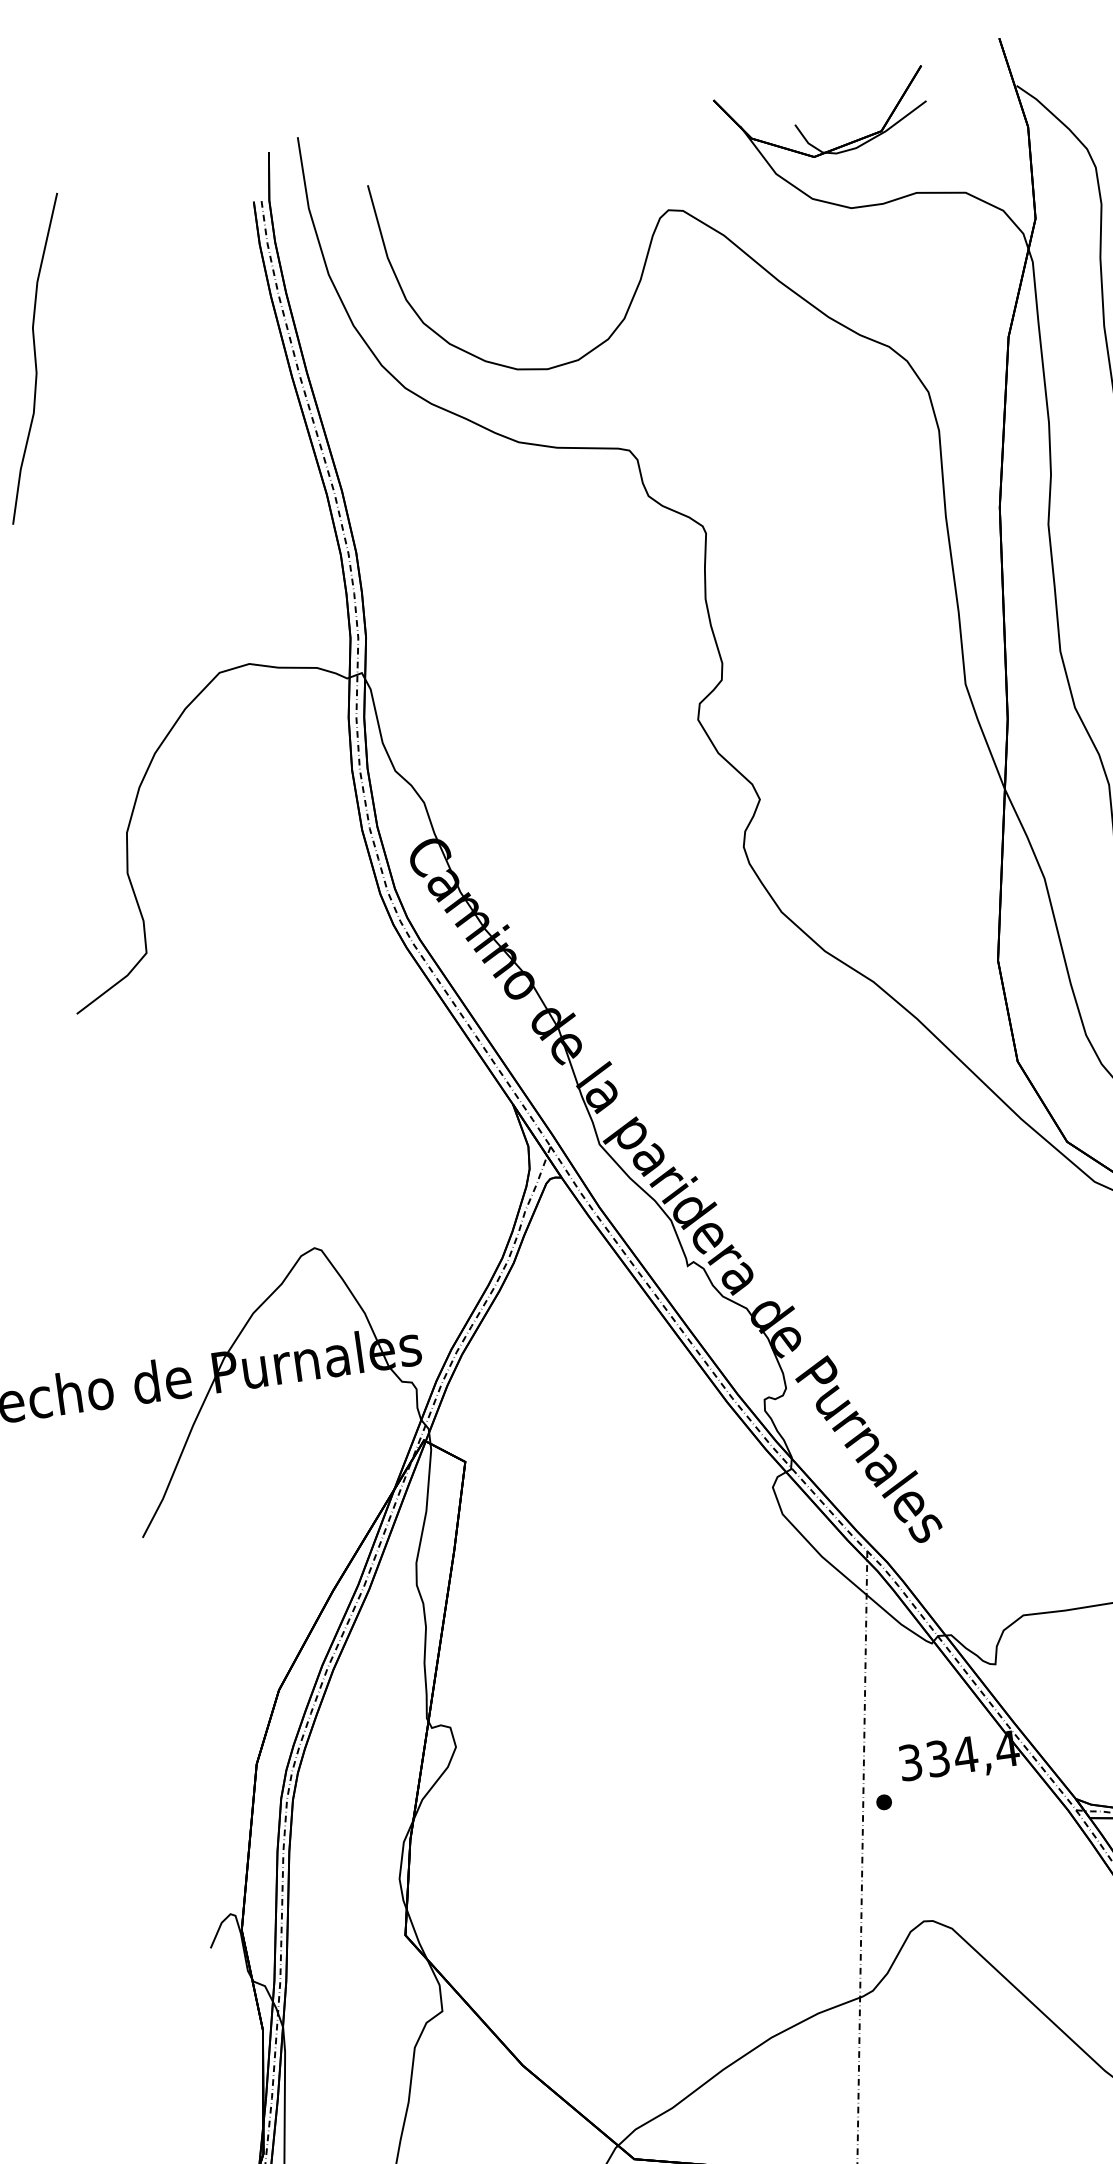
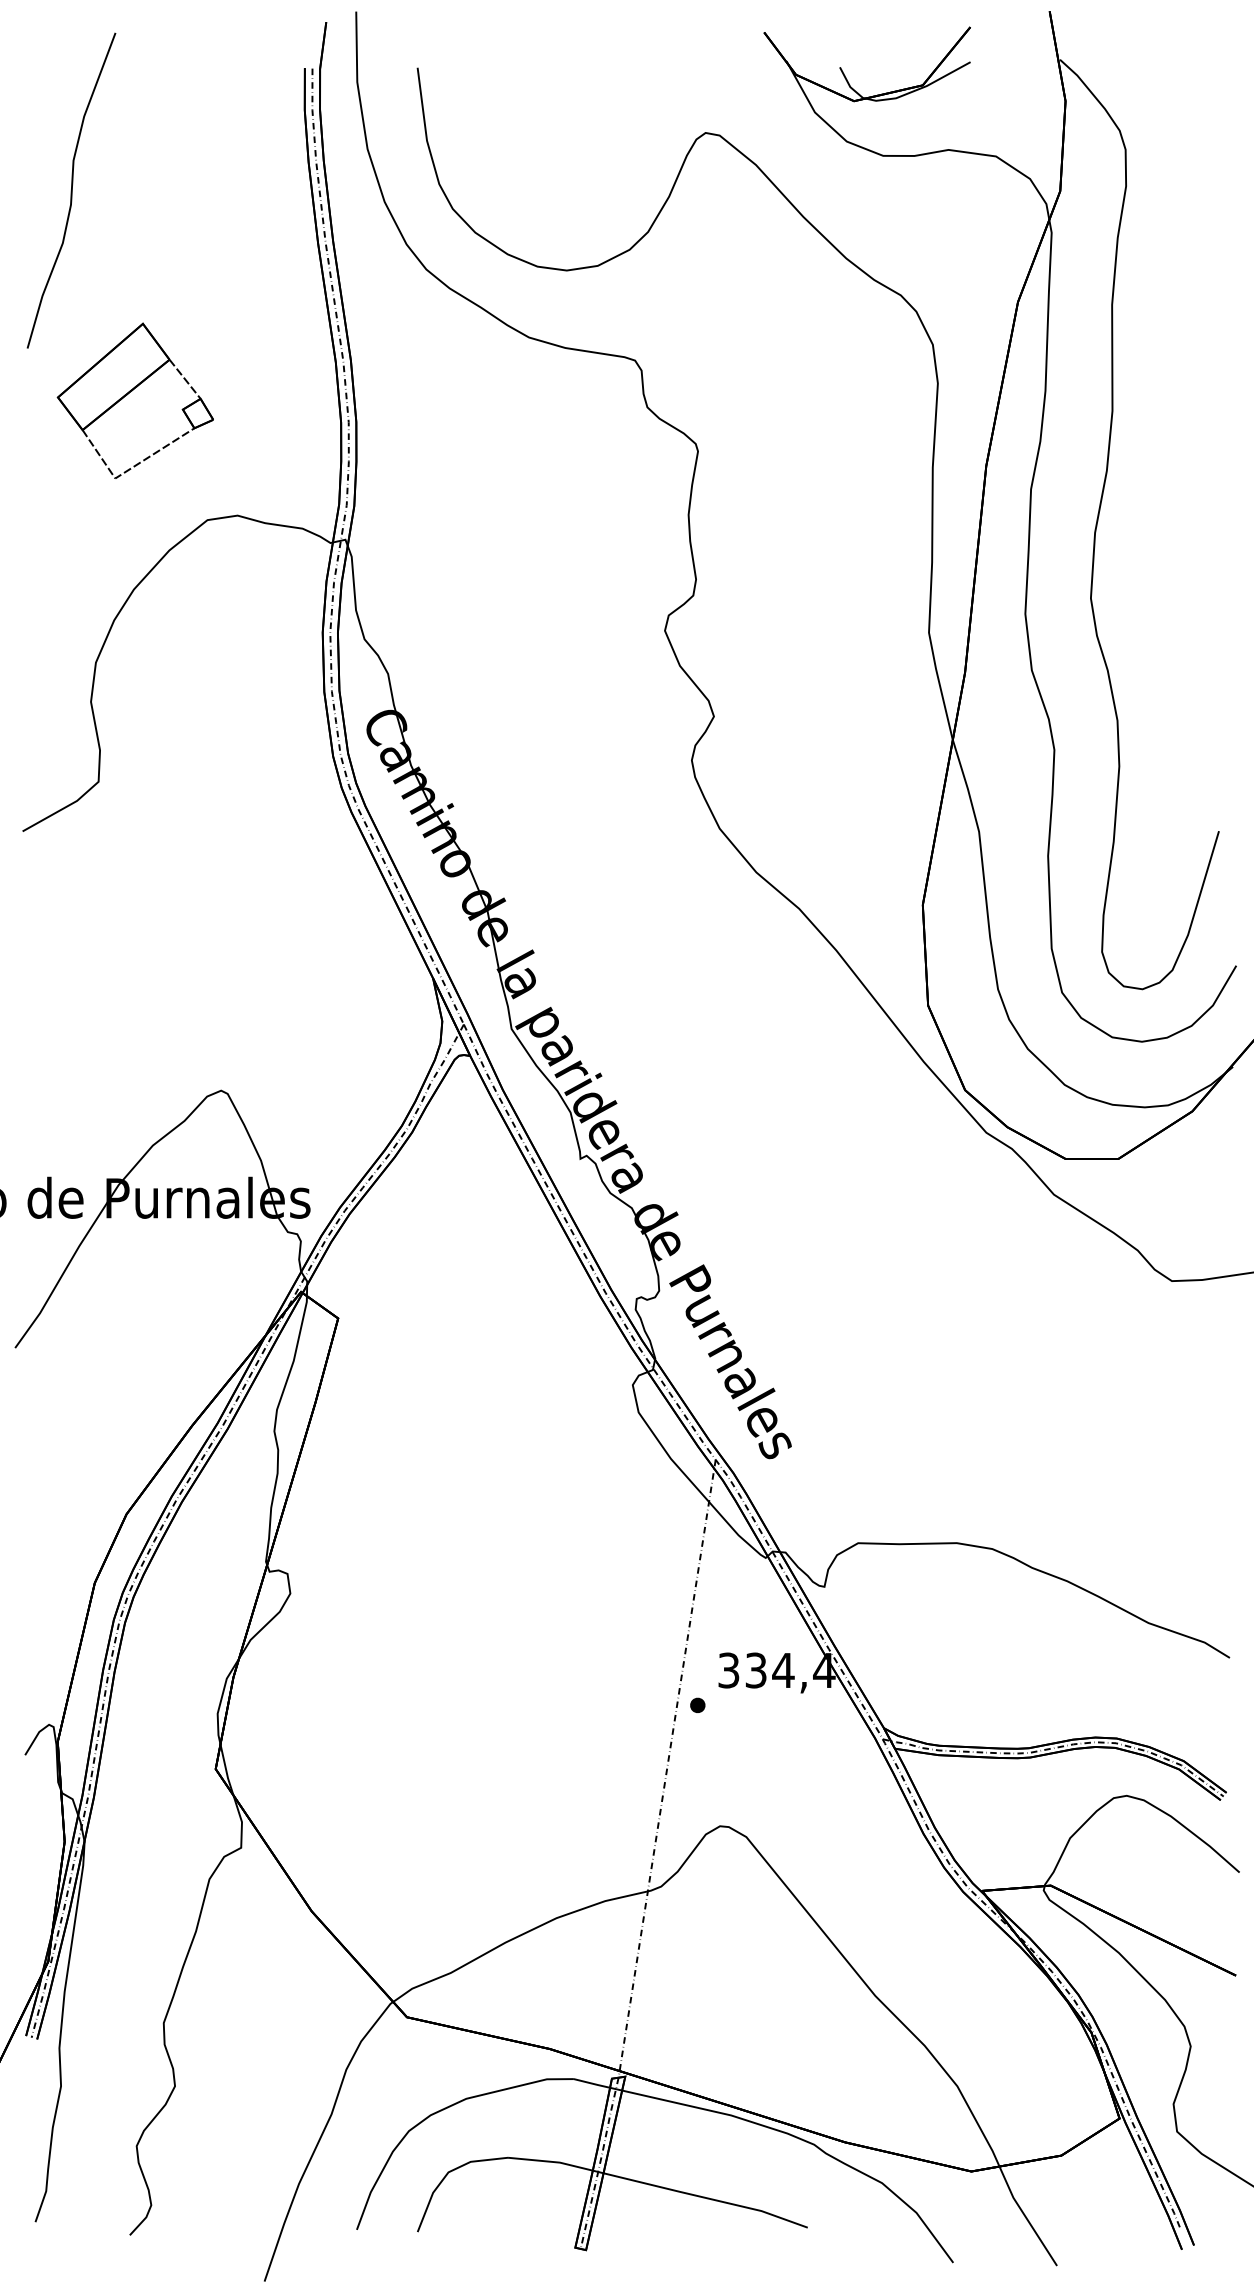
part: (121, 556) -> (128, 394), added

